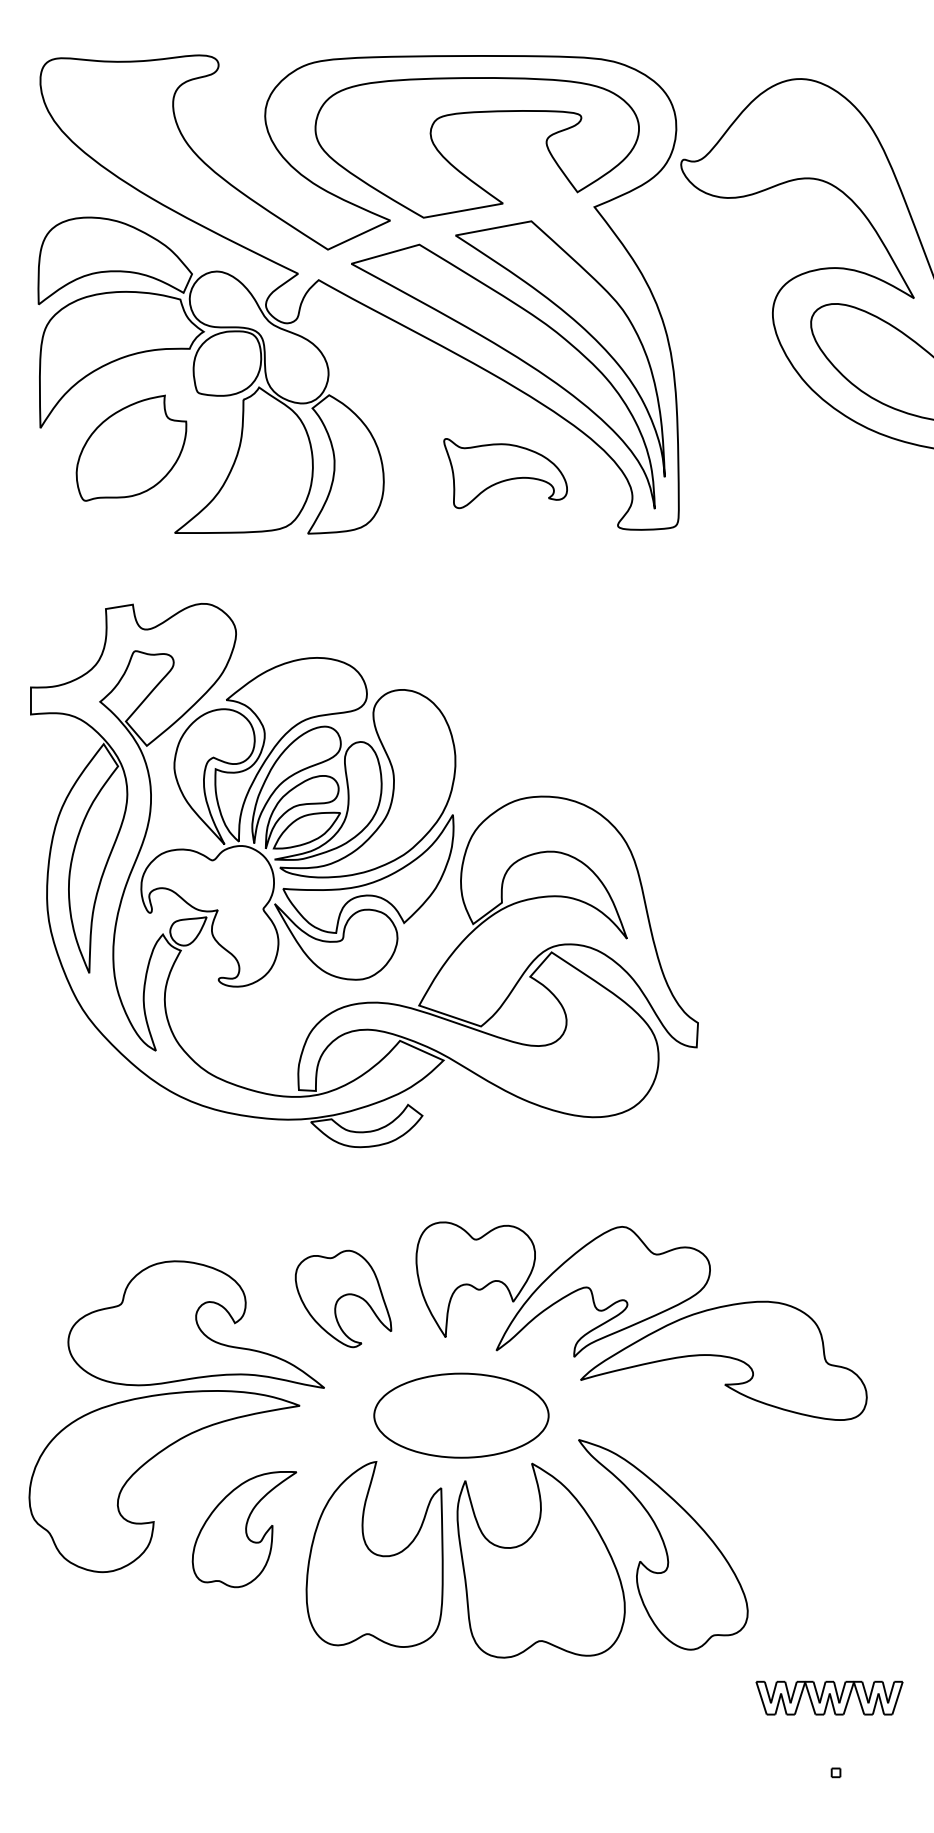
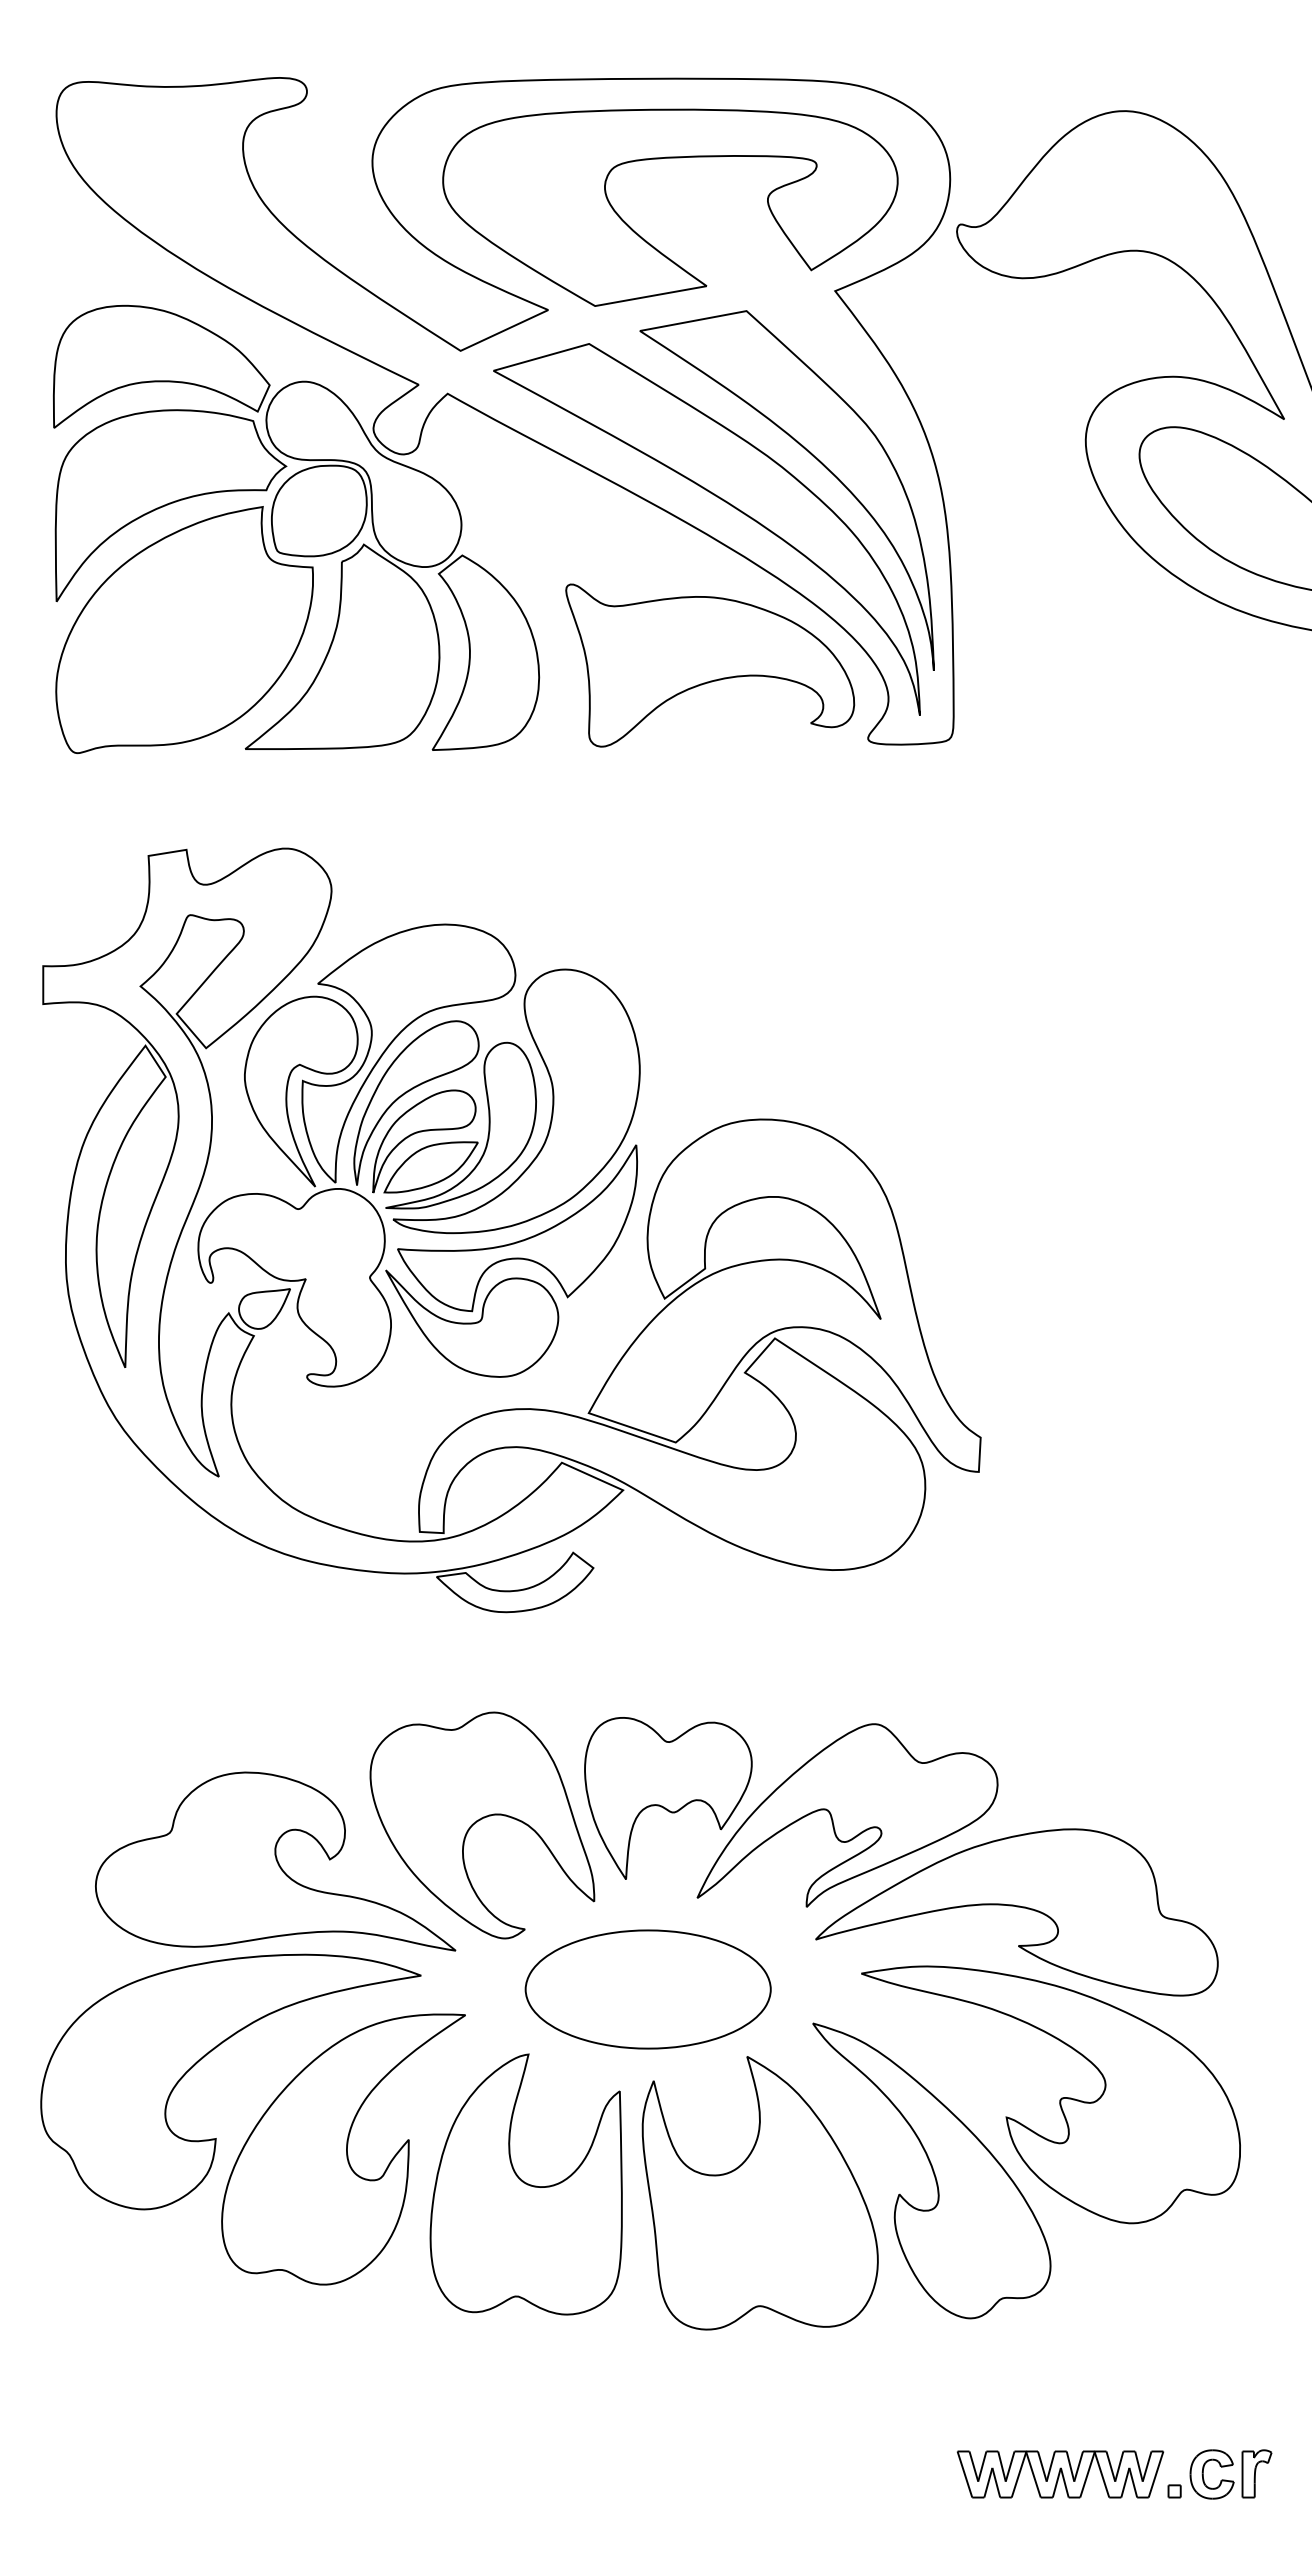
part: (131, 447) -> (184, 629), size x1.67
part: (505, 473) -> (710, 665), size x1.67
part: (343, 1298) -> (482, 1825), size x1.67
part: (754, 1493) -> (1059, 2099), added
part: (244, 1529) -> (343, 2149), size x1.67
part: (829, 1698) -> (1060, 2474), moved
part: (875, 1760) -> (1230, 2474), added

